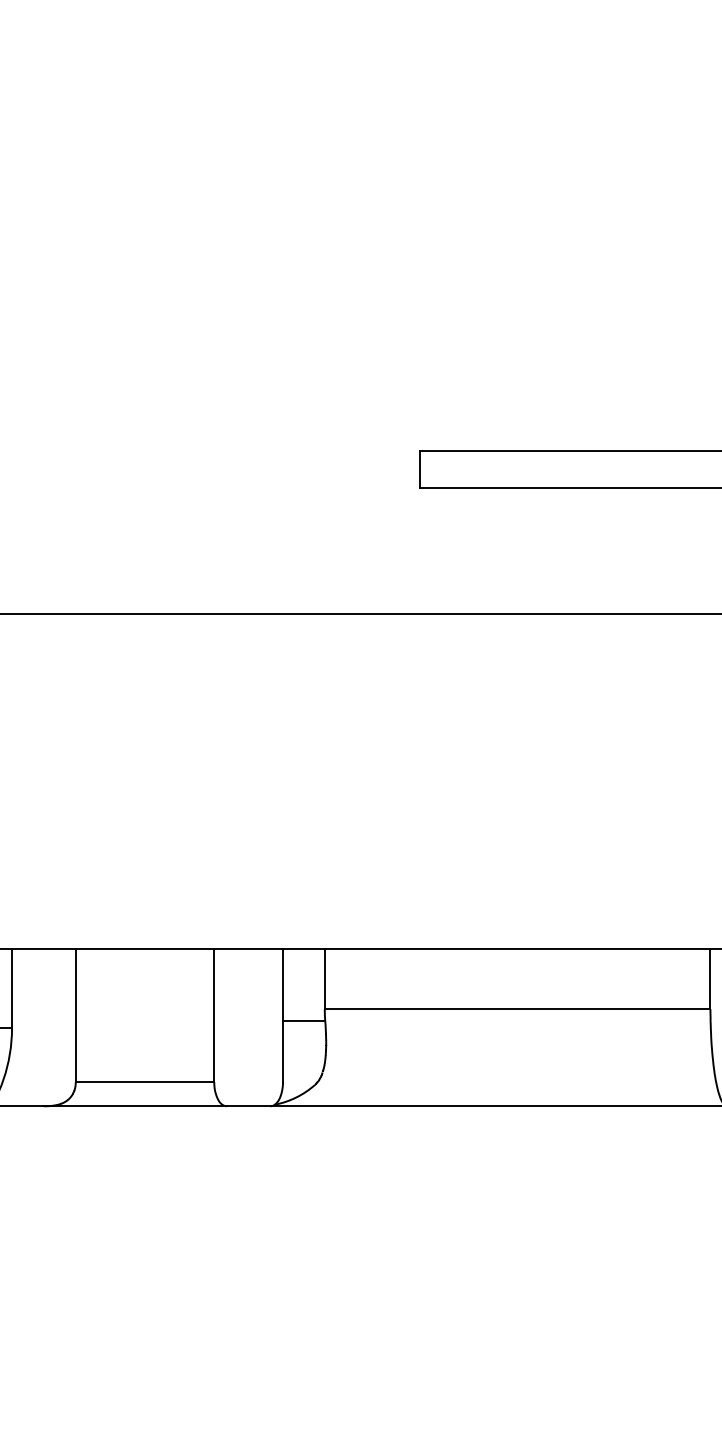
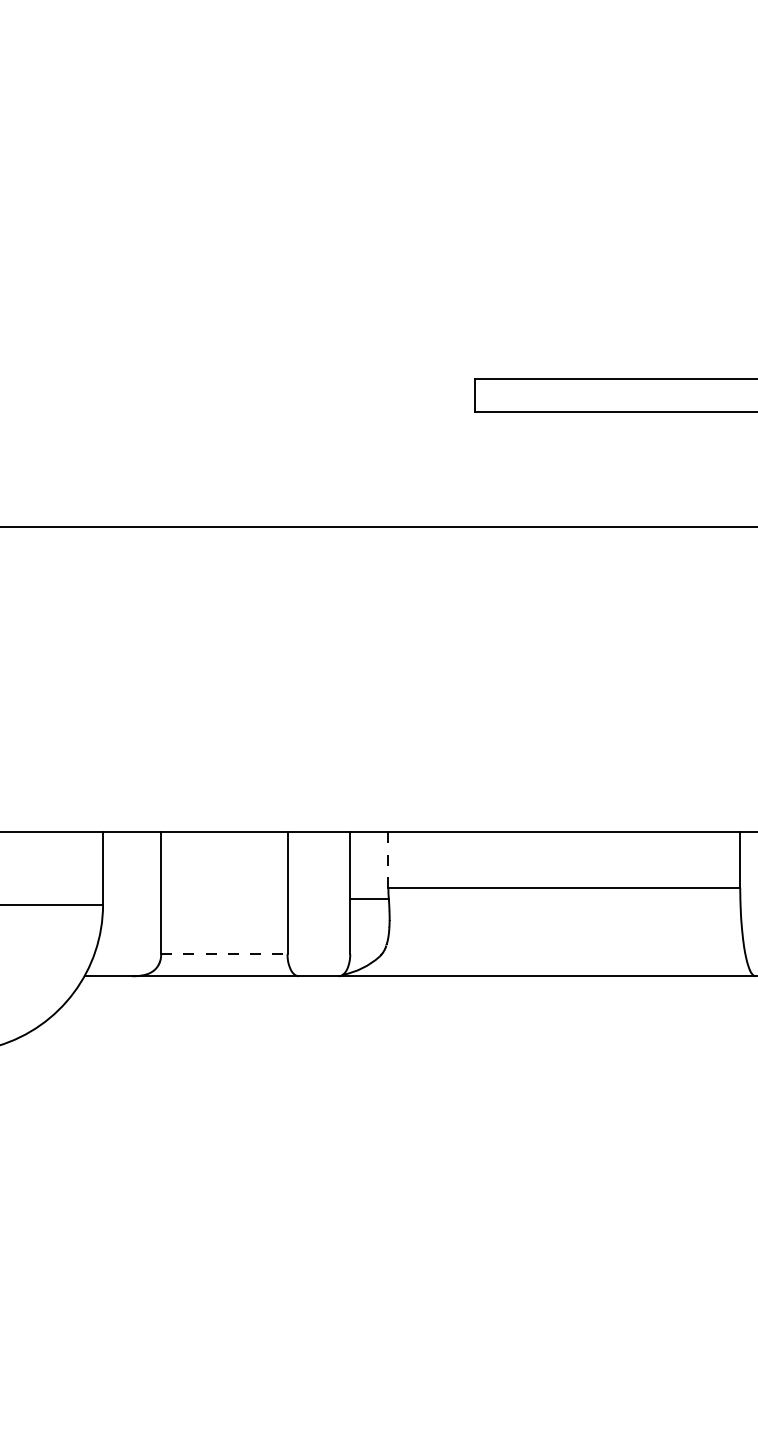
line: (324, 979) -> (388, 860), solid -> dashed
line: (145, 1082) -> (224, 954), solid -> dashed

